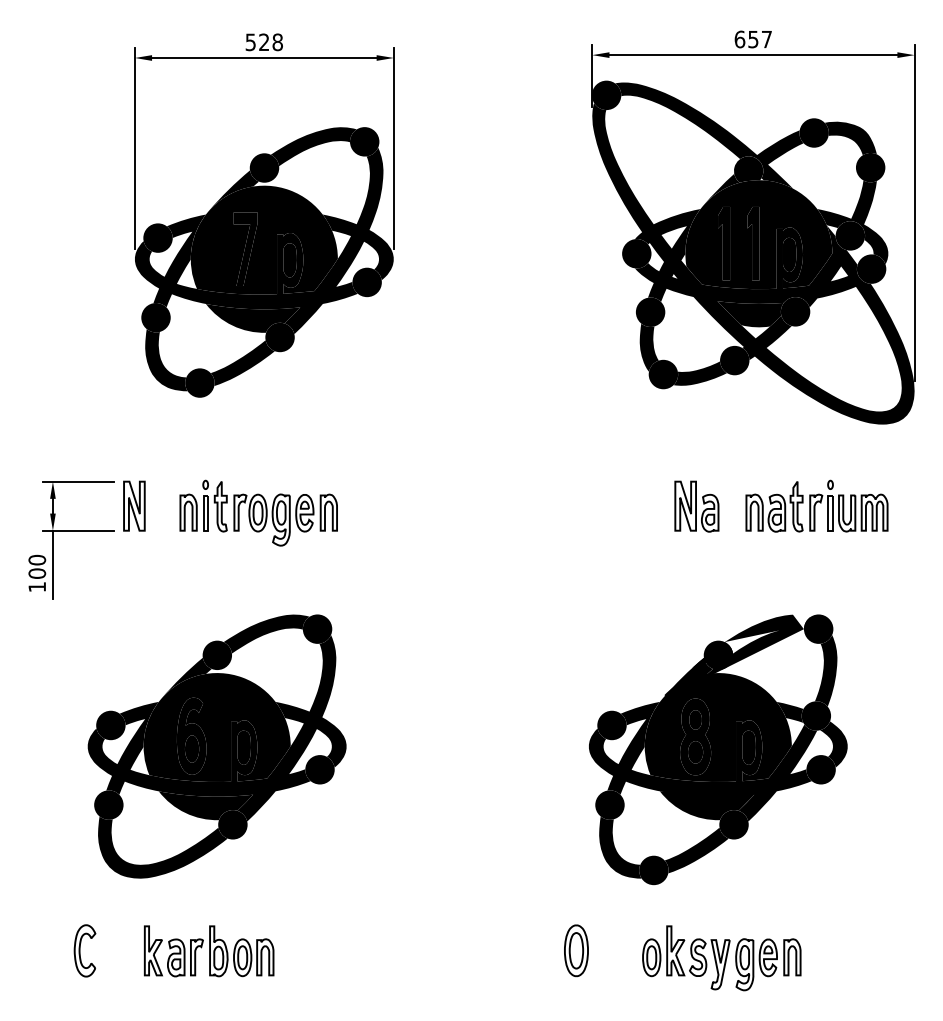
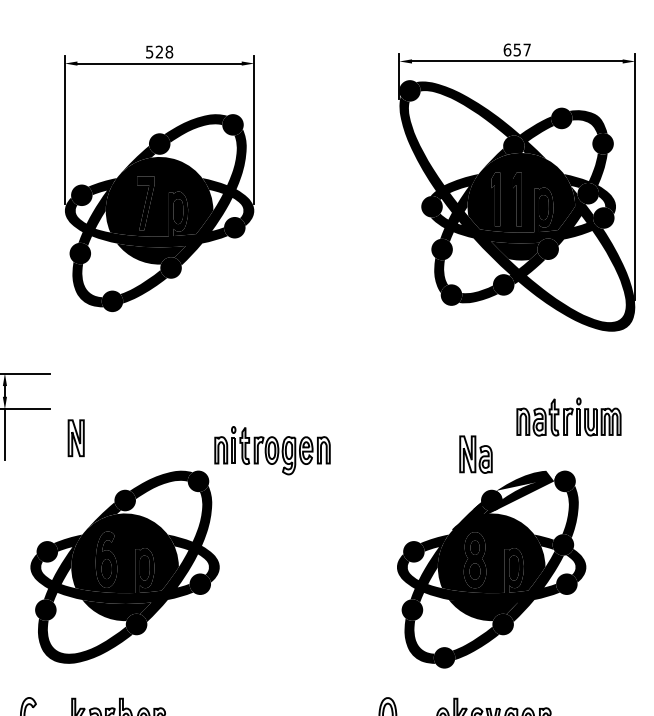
part: (134, 505) -> (76, 437), moved
part: (816, 505) -> (568, 416), moved
part: (696, 506) -> (475, 454), moved
part: (258, 512) -> (272, 450), moved

